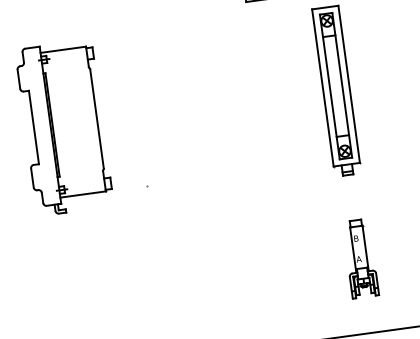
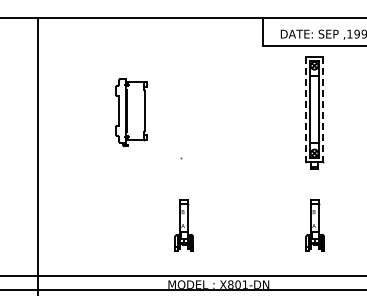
line: (349, 84) -> (323, 109), solid -> dashed
line: (322, 87) -> (305, 109), solid -> dashed
part: (64, 127) -> (131, 112), size x0.6
part: (164, 285) -> (183, 225), added

